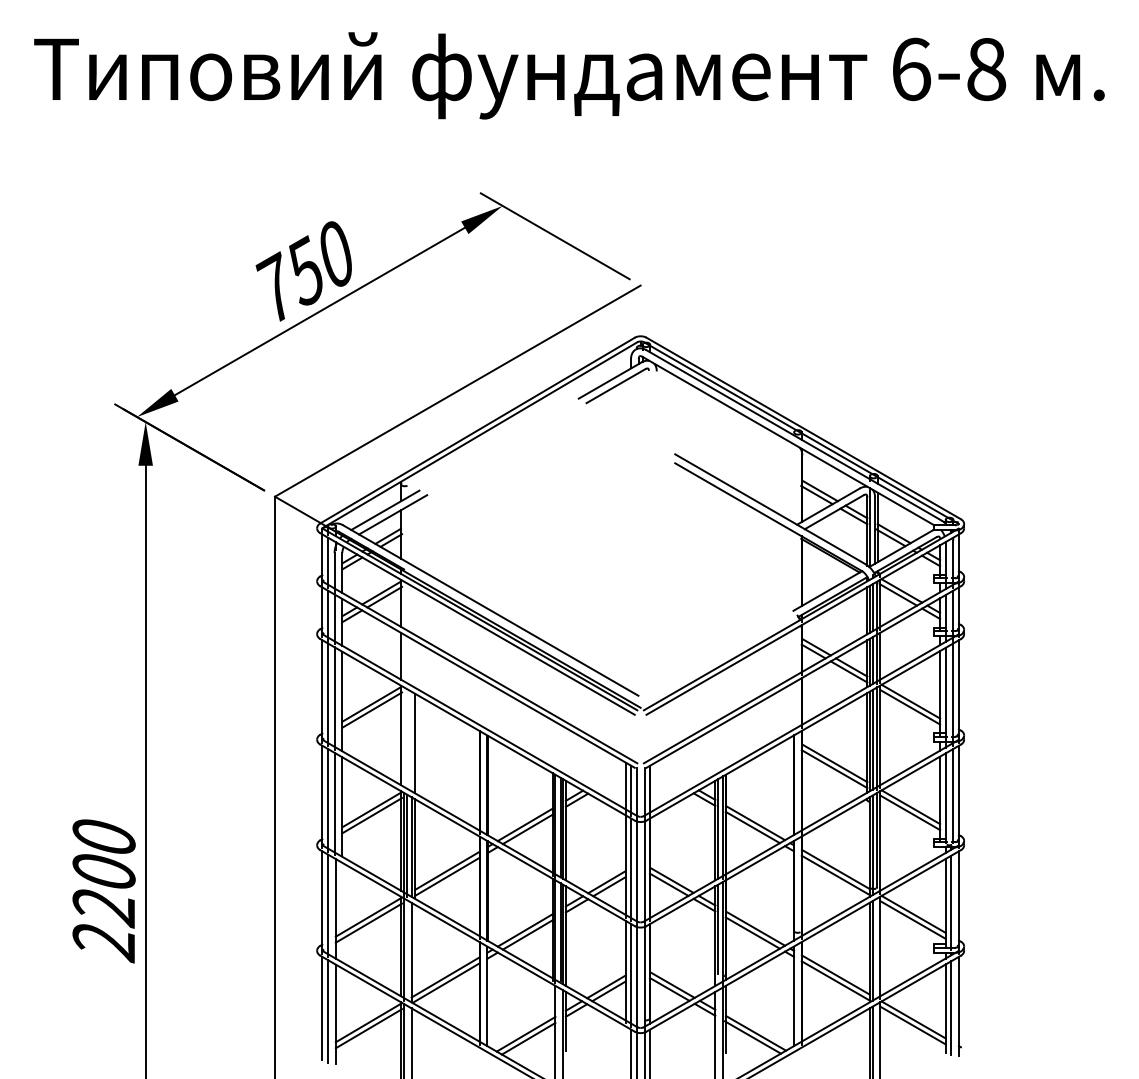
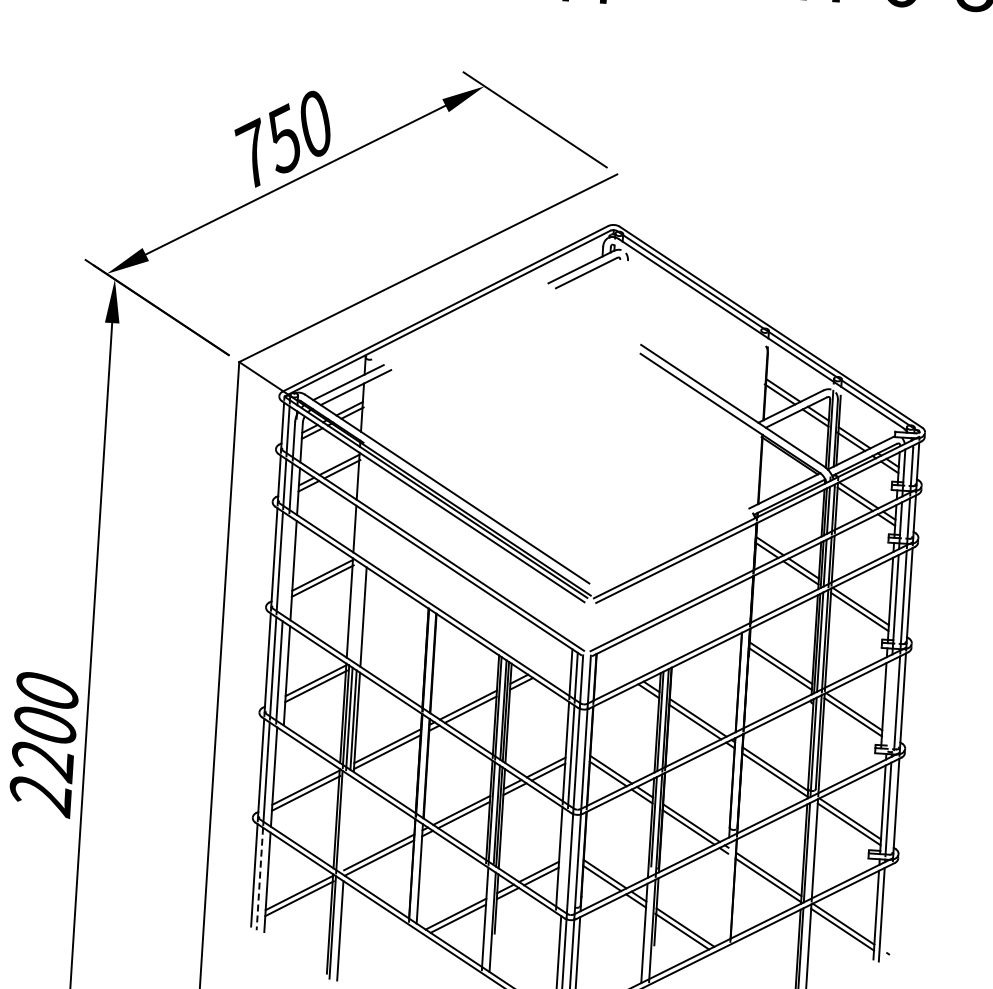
line: (788, 440) -> (755, 338), removed
line: (334, 698) -> (285, 567), removed
line: (945, 798) -> (889, 705), removed
line: (411, 952) -> (346, 825), removed
line: (631, 975) -> (564, 862), removed
line: (793, 996) -> (725, 893), removed
line: (958, 1006) -> (889, 913), removed
line: (328, 1012) -> (260, 879), solid -> dashed

